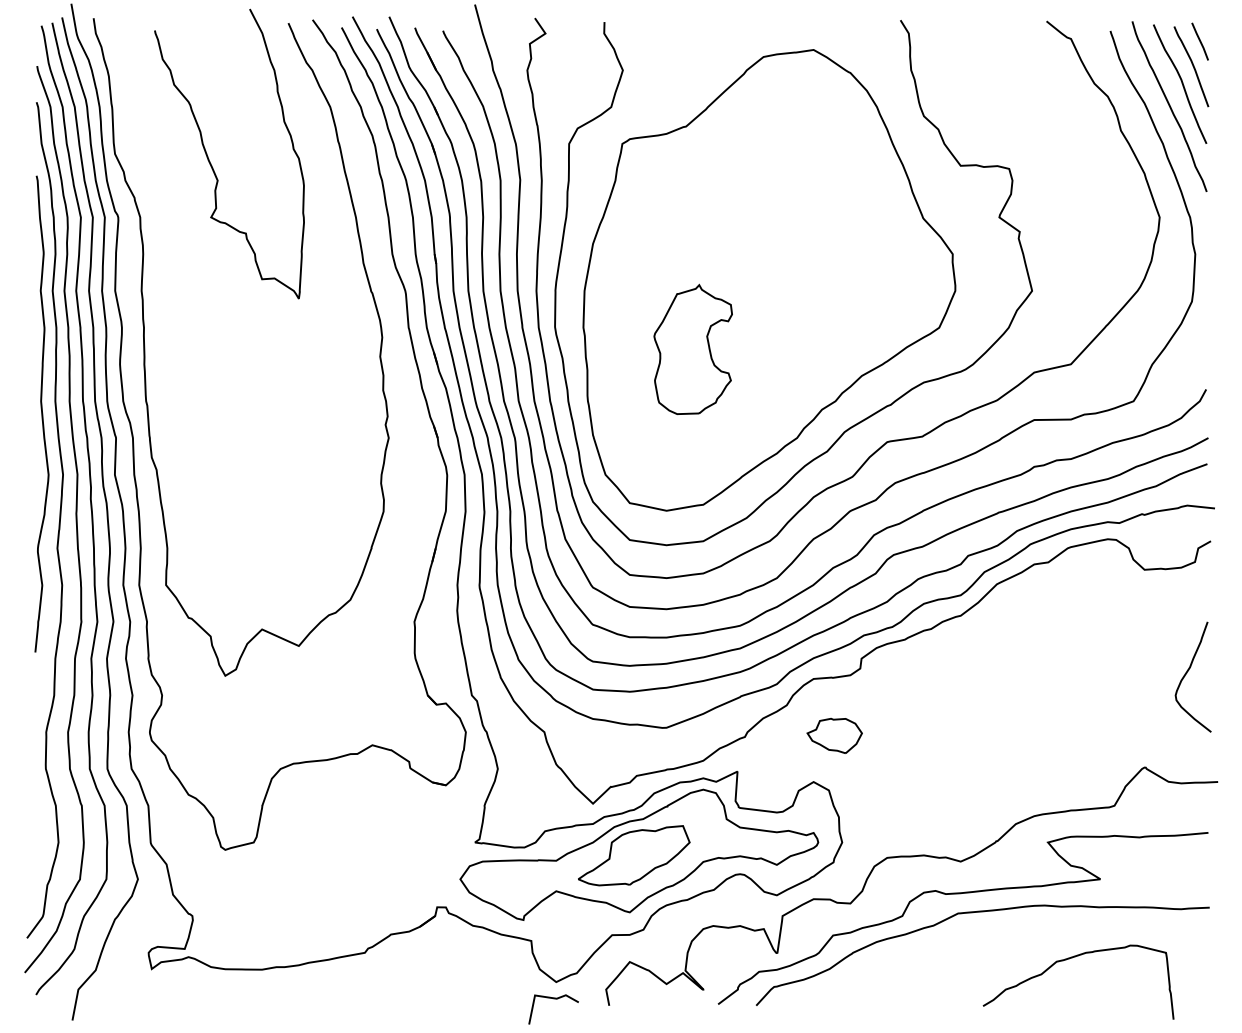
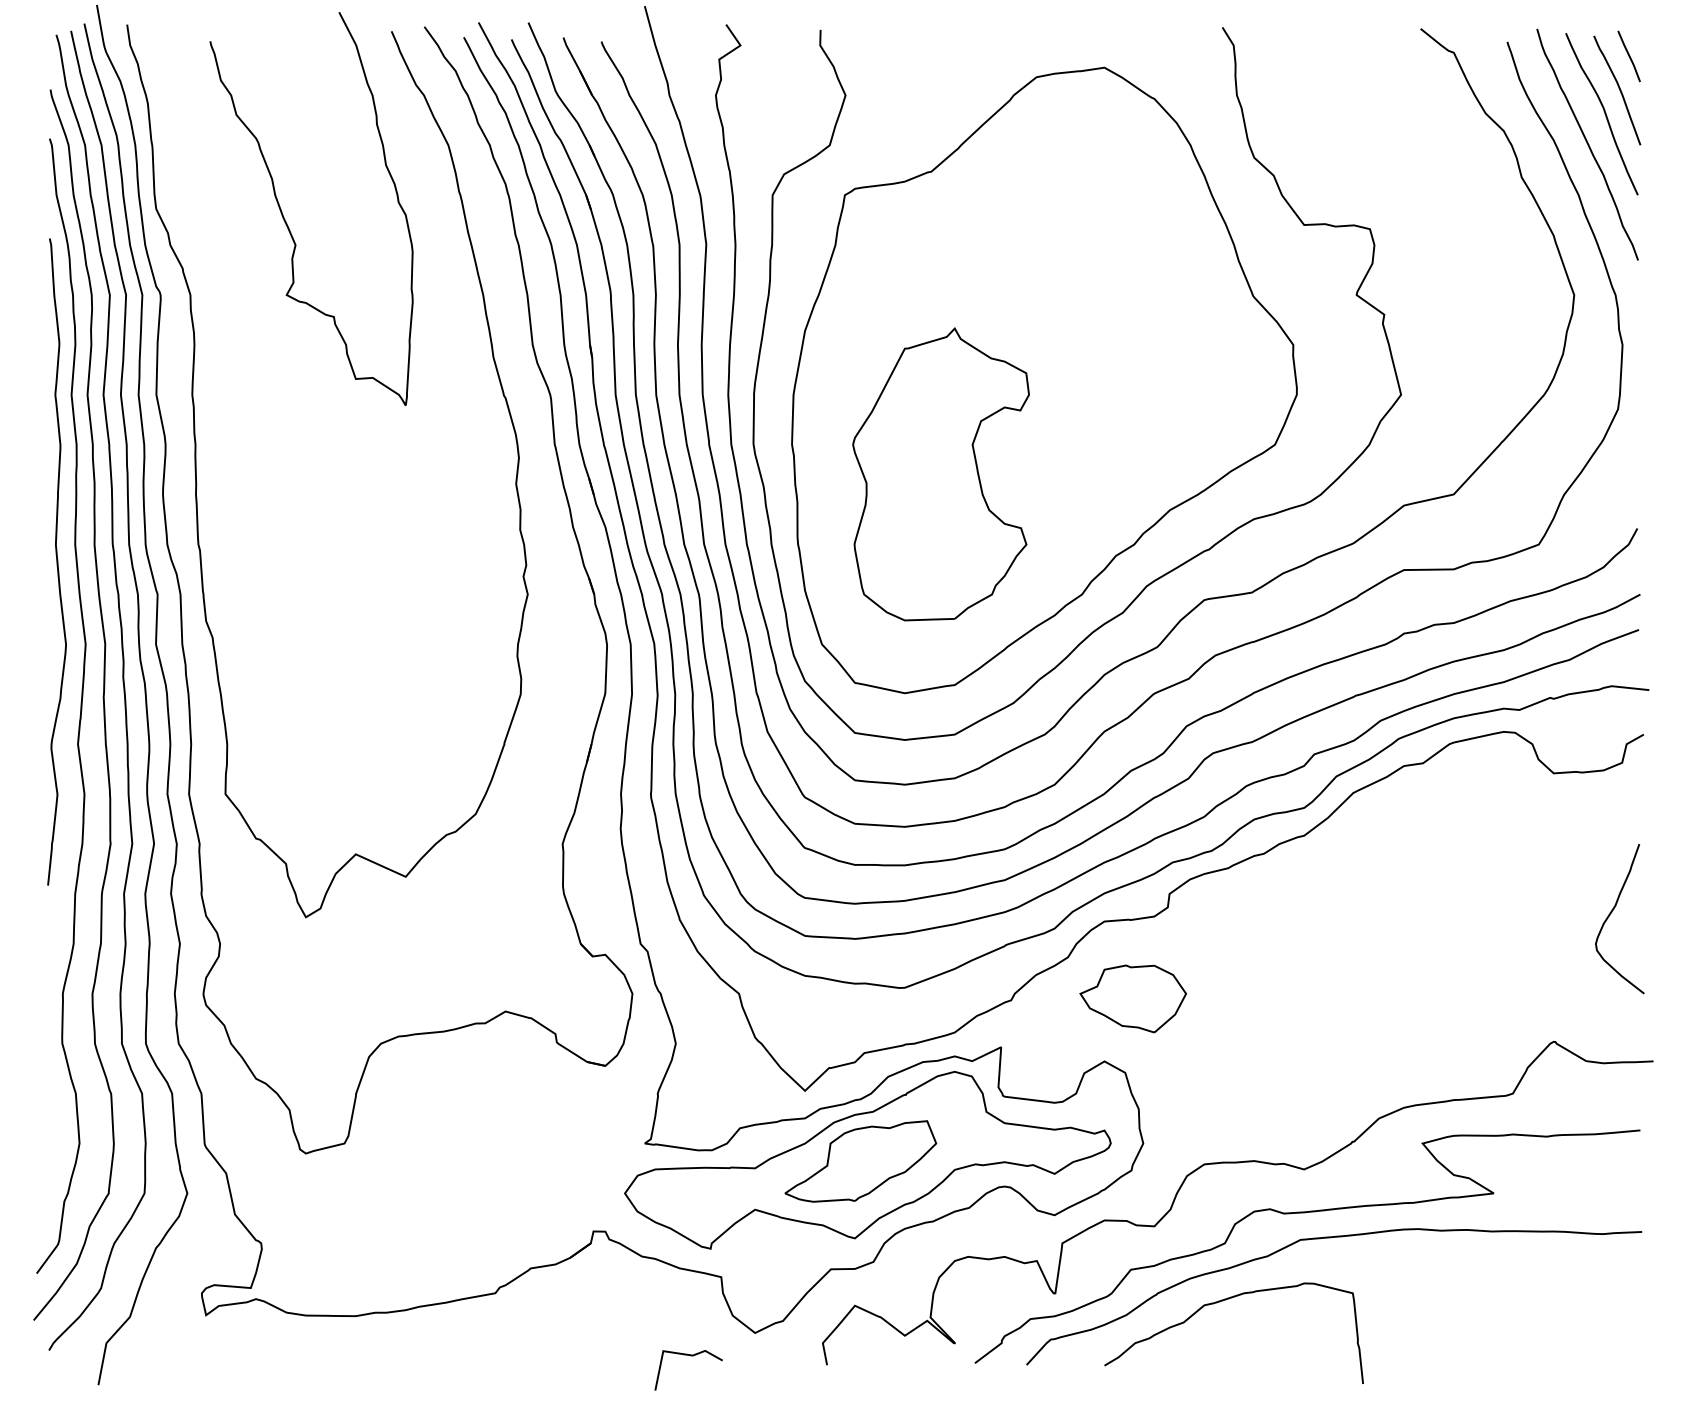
part: (692, 349) -> (940, 474), size x1.67
part: (834, 735) -> (1132, 998), size x1.43
curve: (1072, 958) -> (1226, 1300), moved
line: (555, 999) -> (690, 1356), moved

